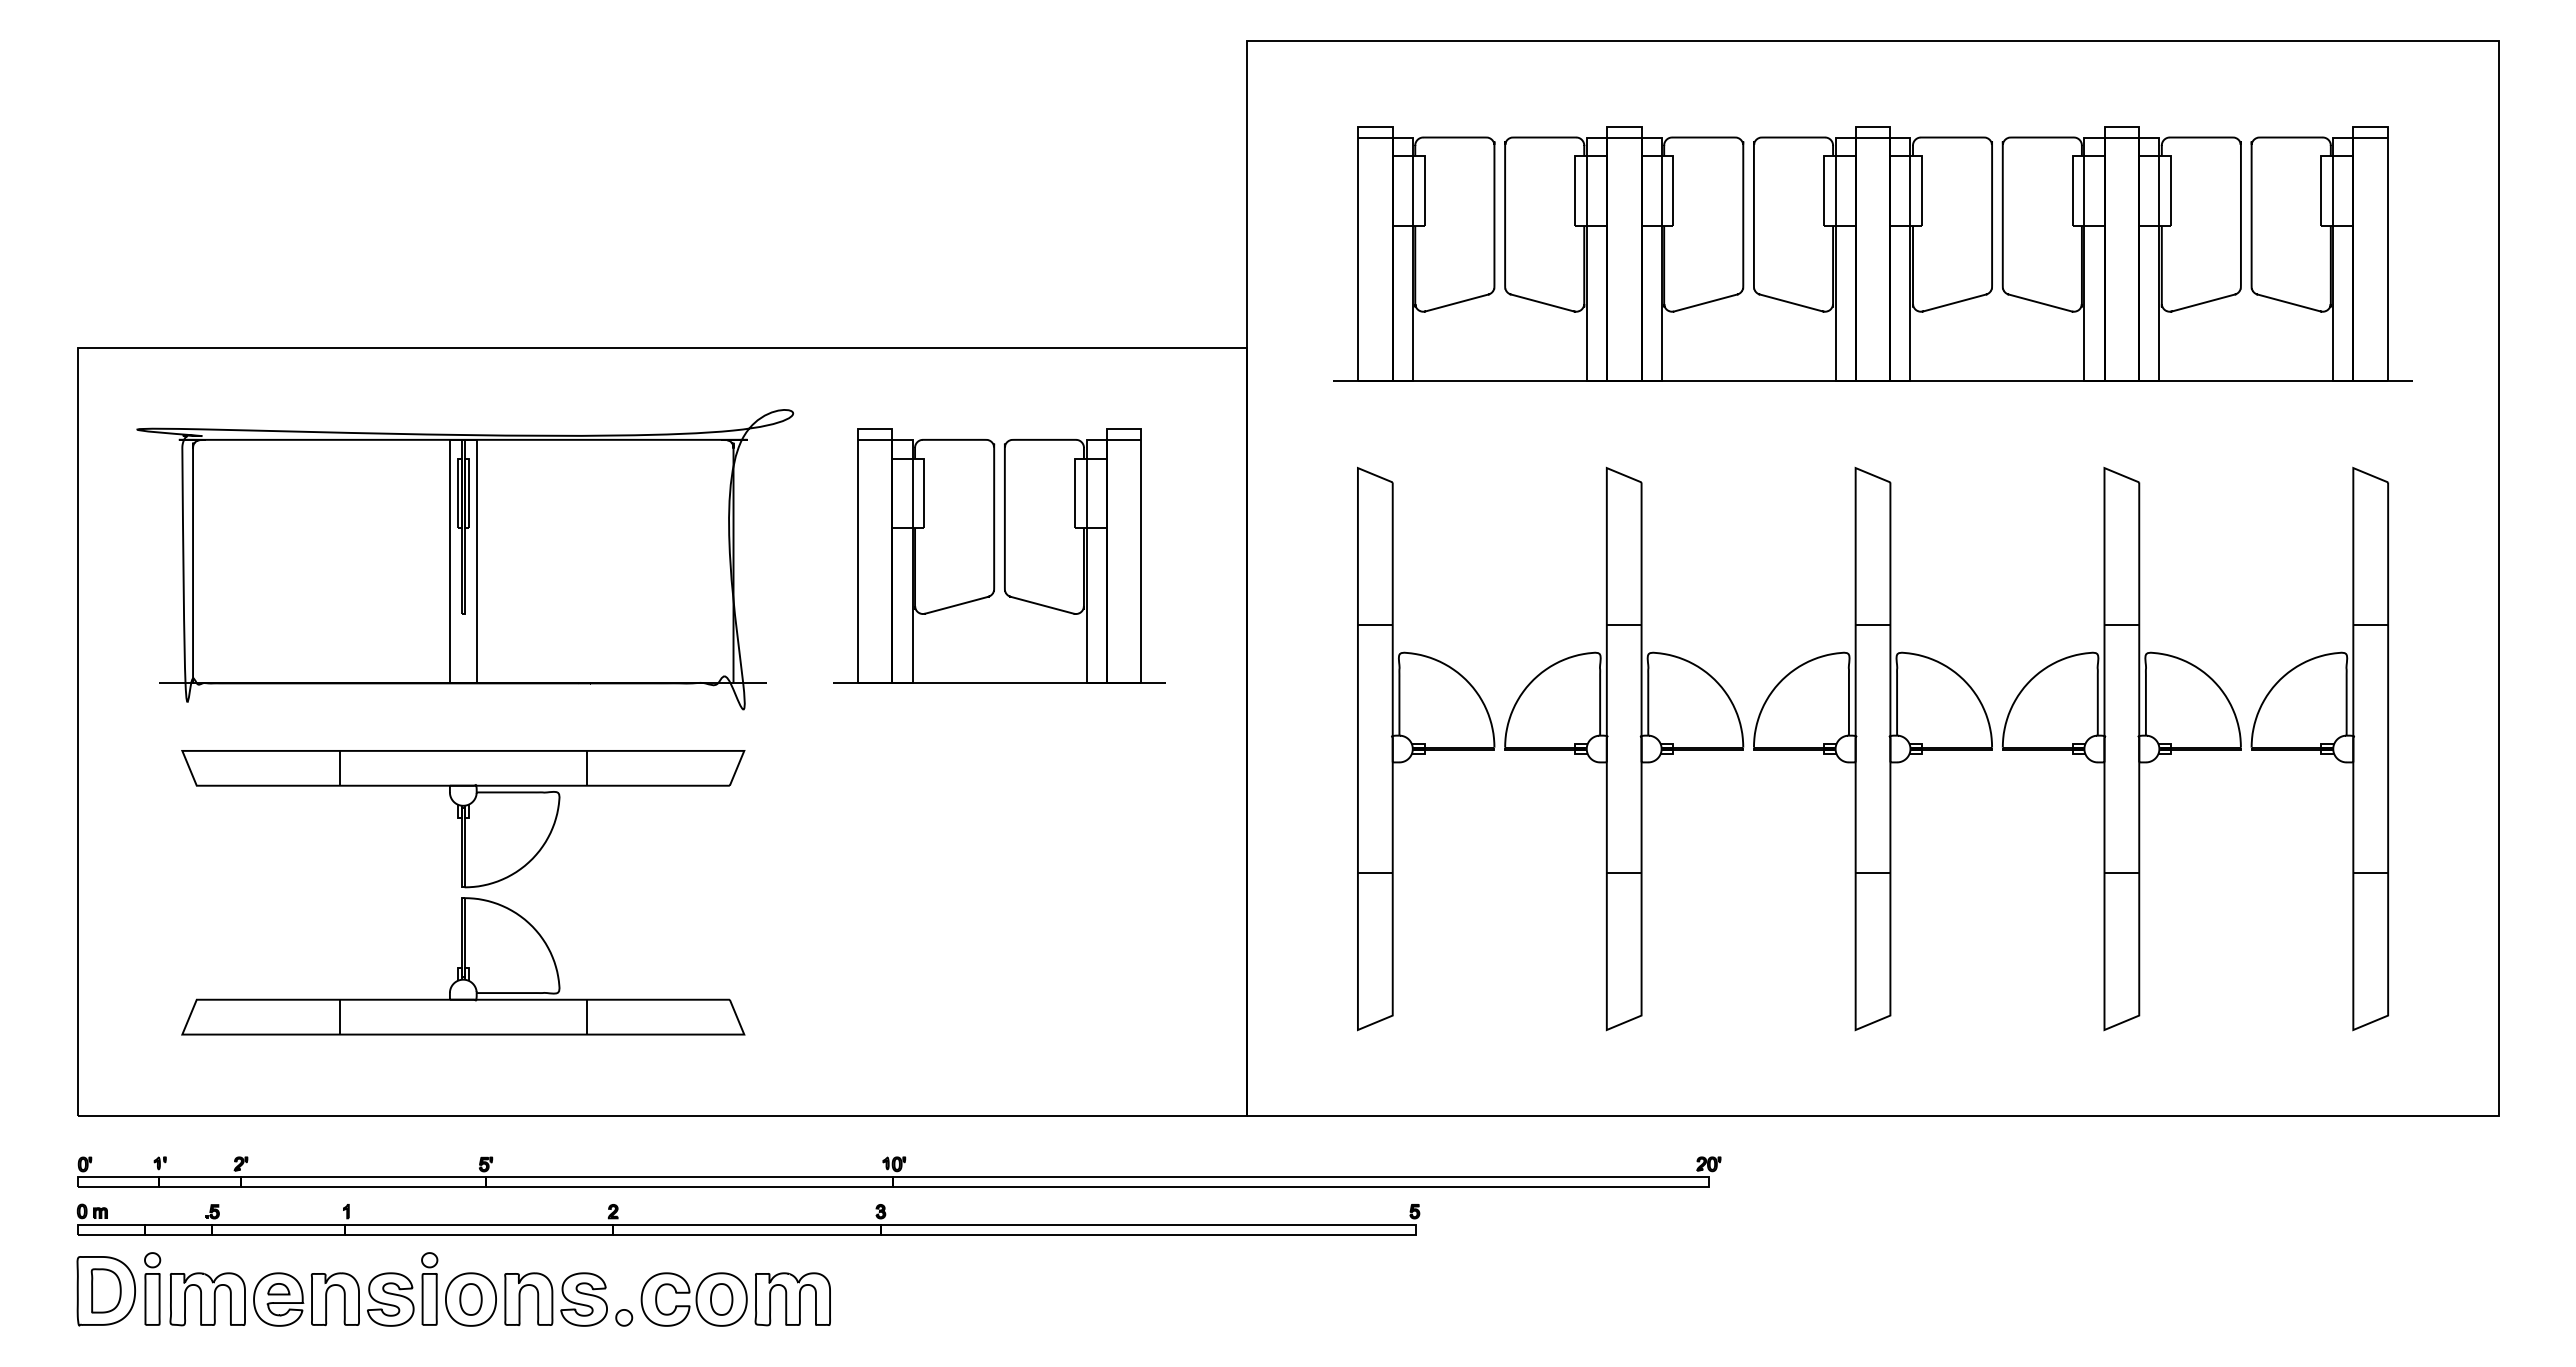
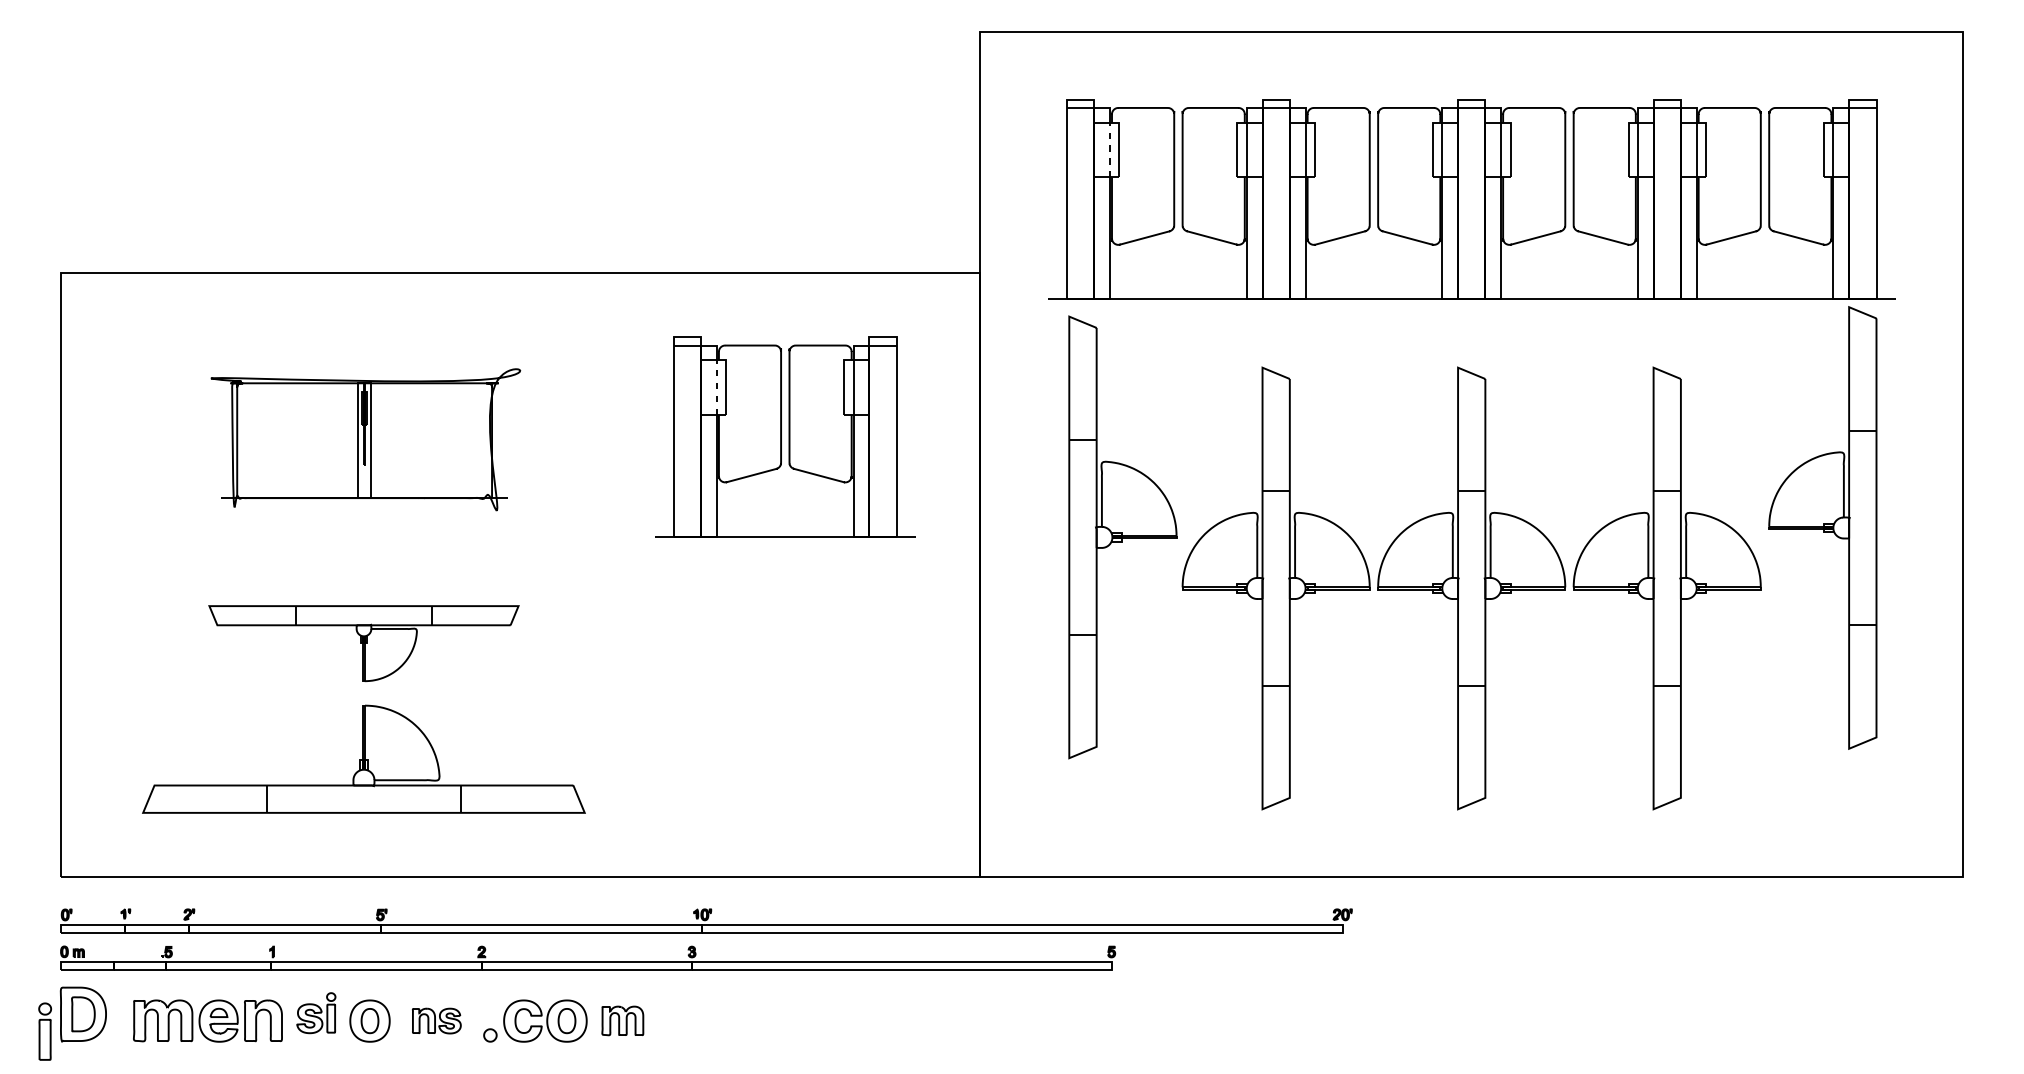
line: (1412, 191) -> (1109, 150), solid -> dashed
line: (912, 493) -> (716, 387), solid -> dashed
part: (465, 559) -> (365, 439), size x0.6
part: (1426, 748) -> (1123, 537), moved
part: (2319, 748) -> (1822, 527), moved
part: (463, 819) -> (364, 643), size x0.7
part: (152, 1288) -> (45, 1031), moved
part: (402, 1289) -> (316, 1013), size x0.7
part: (555, 1299) -> (436, 1021), size x0.6
part: (792, 1299) -> (622, 1021), size x0.7

